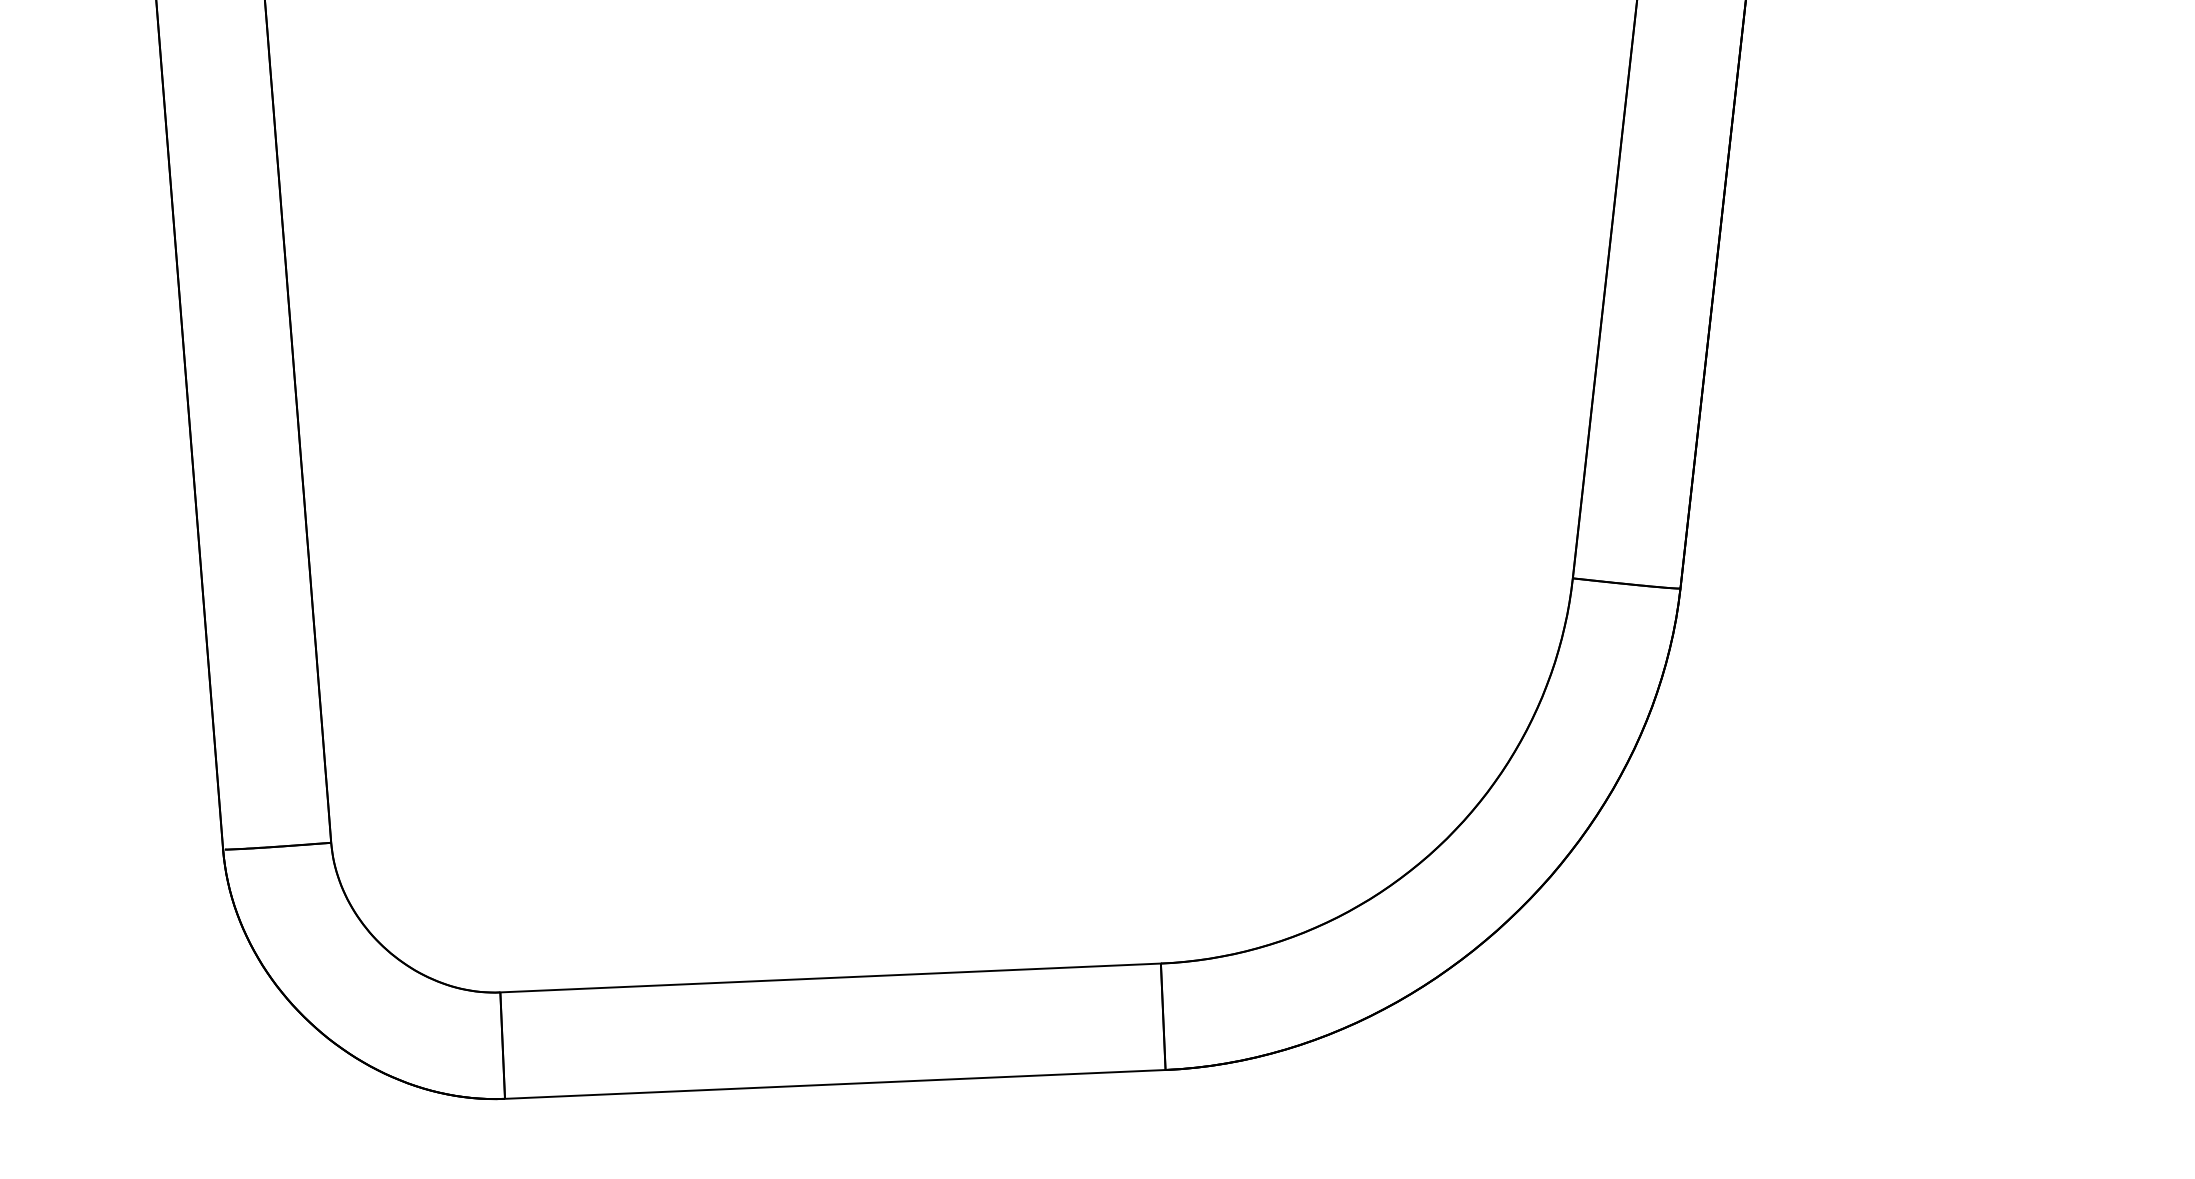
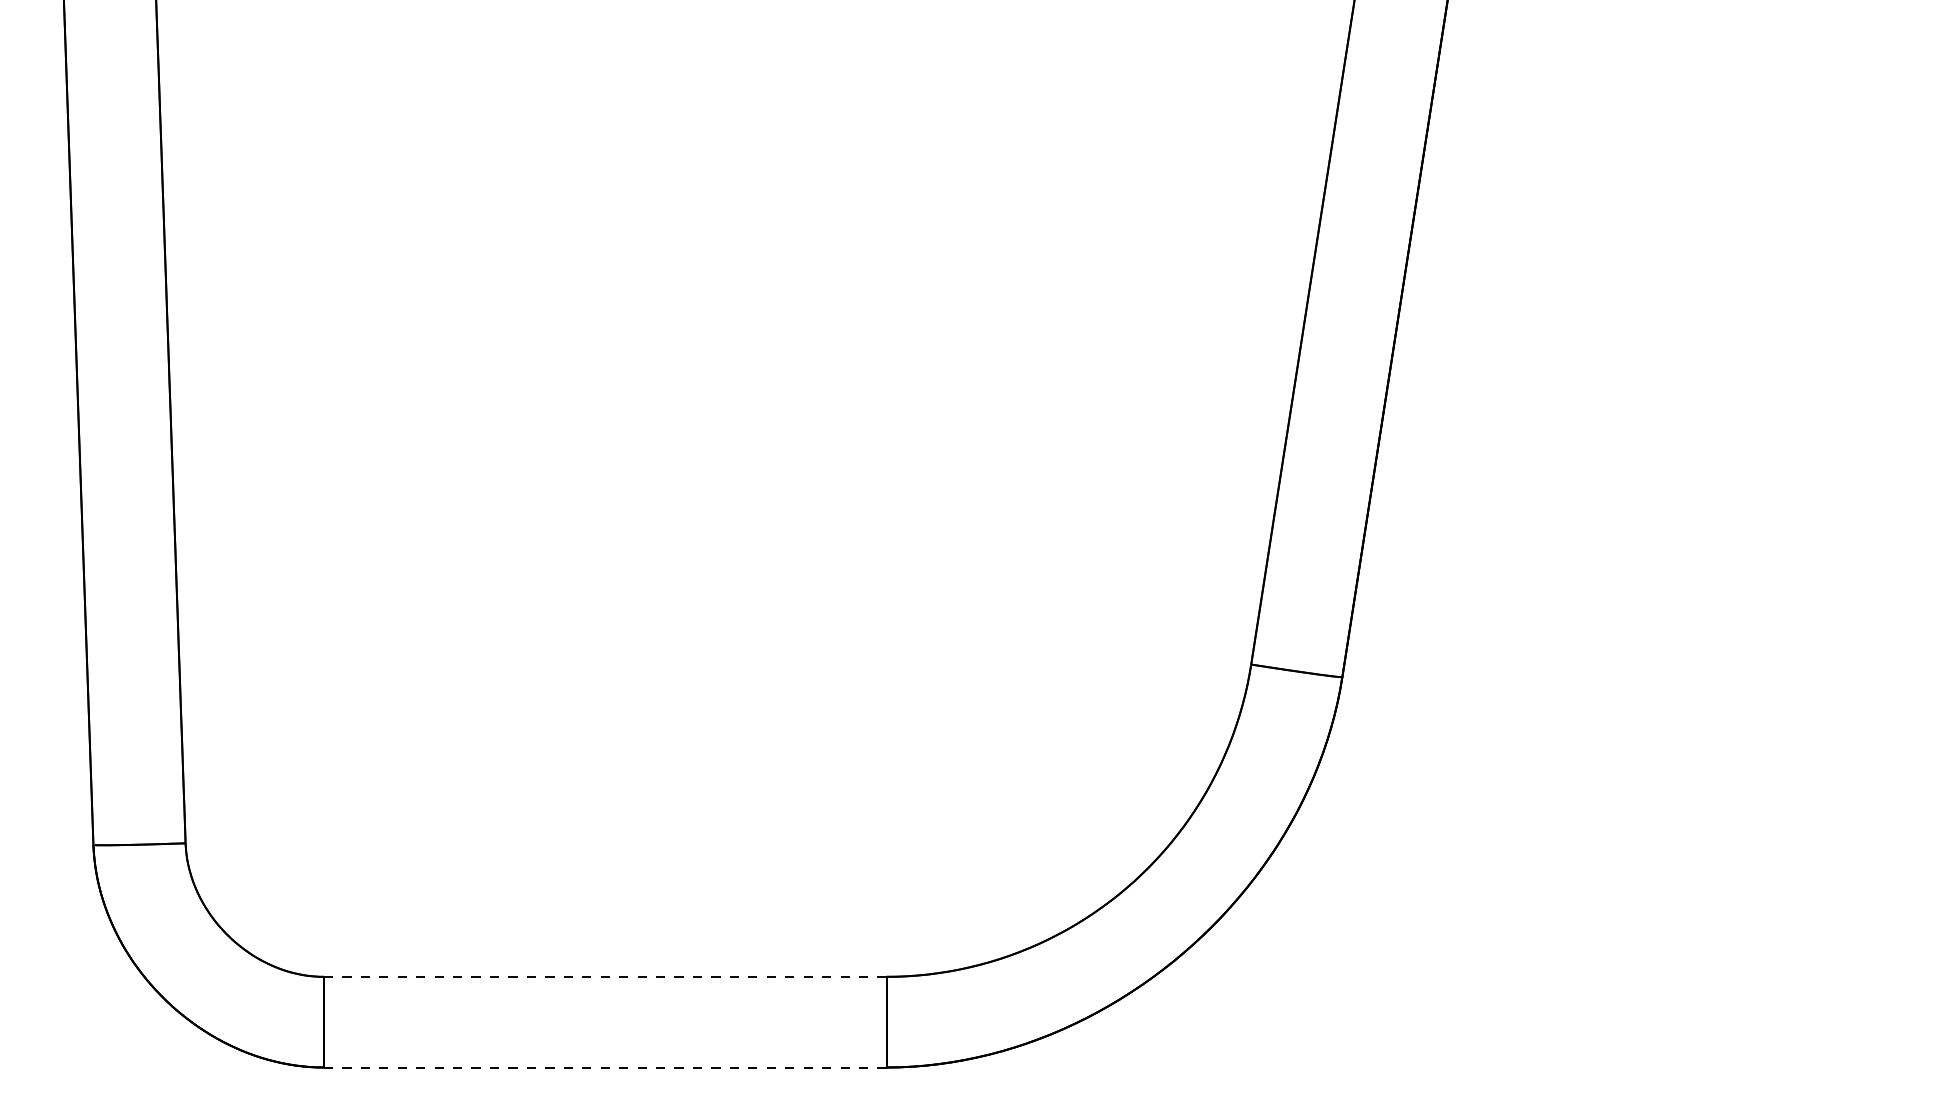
line: (829, 977) -> (604, 976), solid -> dashed
line: (835, 1084) -> (605, 1067), solid -> dashed

